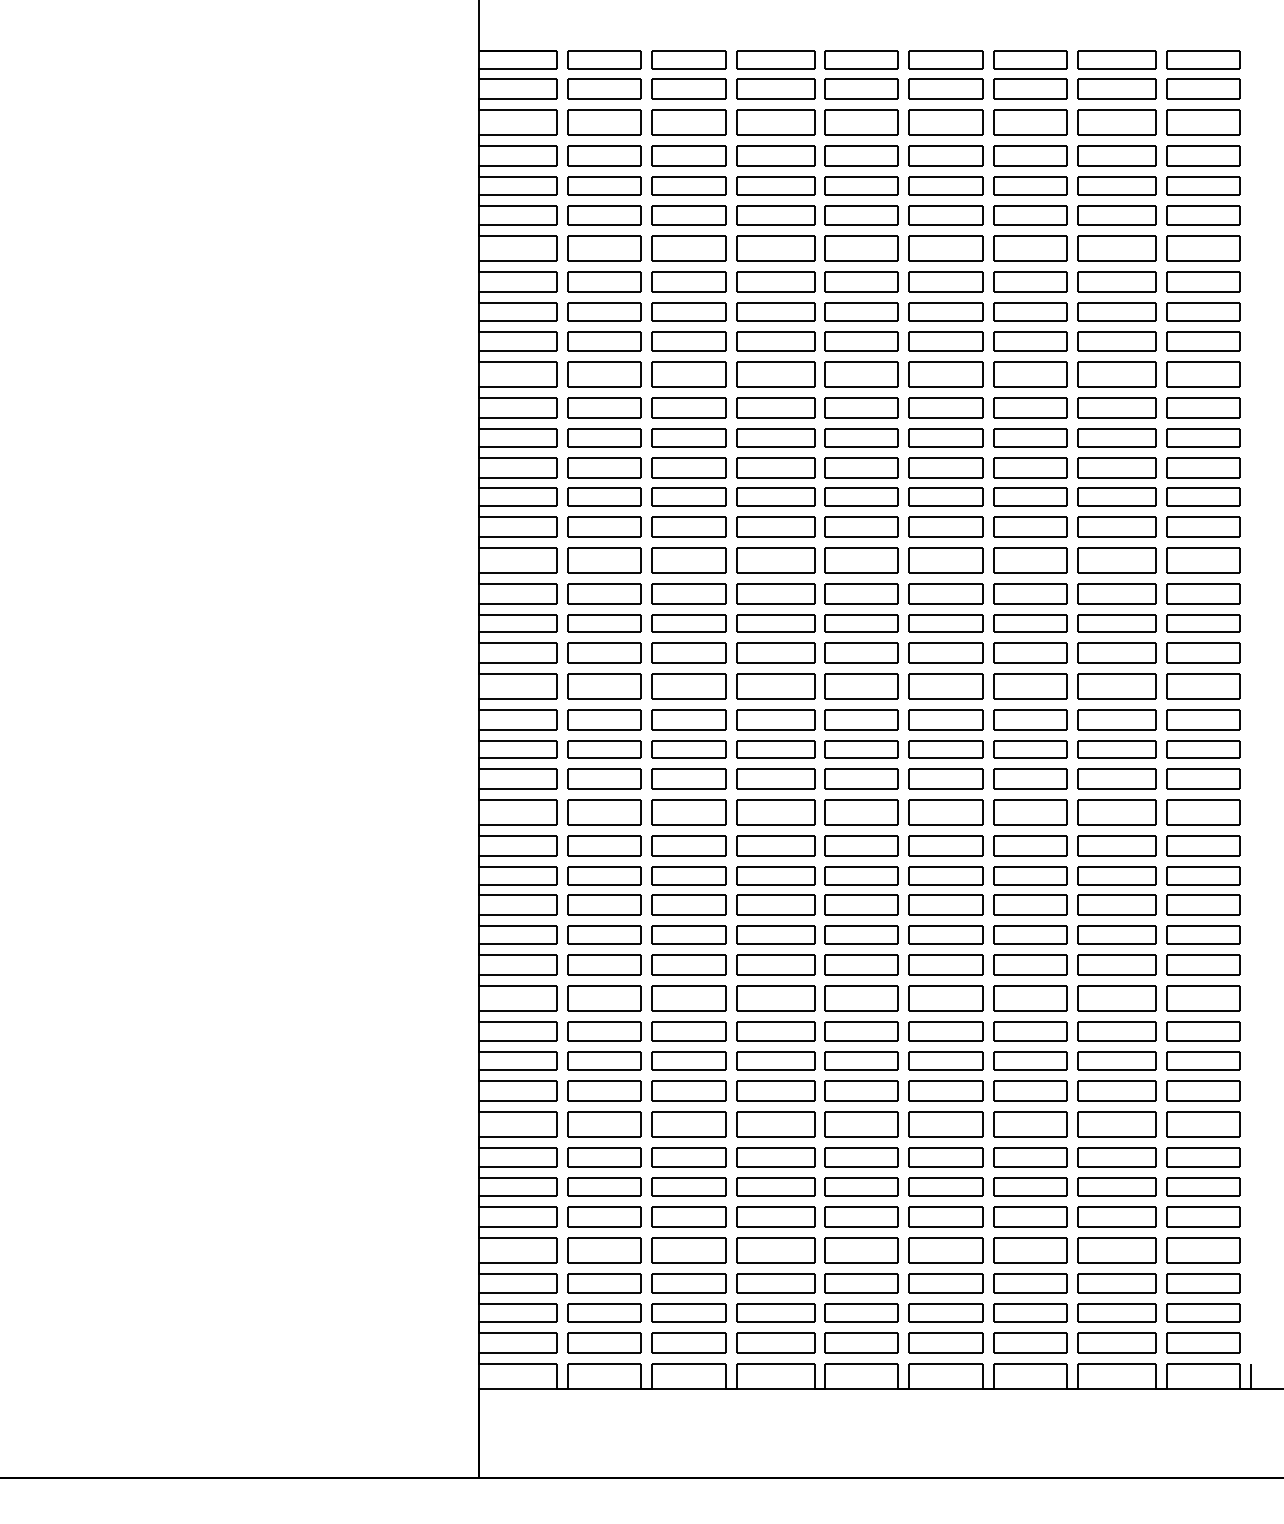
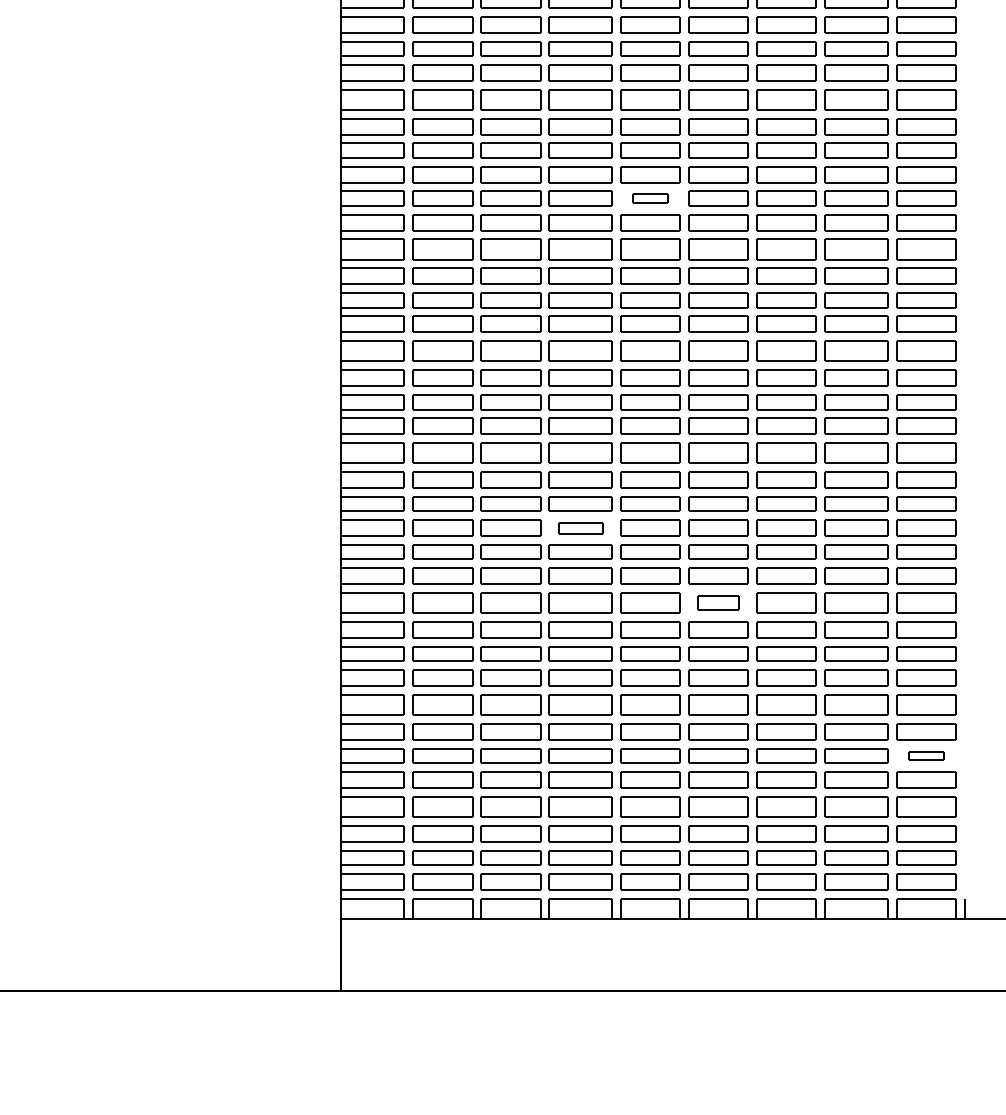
part: (861, 496) -> (650, 197), size x0.6
part: (775, 904) -> (580, 527), size x0.7
part: (945, 998) -> (718, 603), size x0.7
part: (1203, 1186) -> (926, 755), size x0.6

